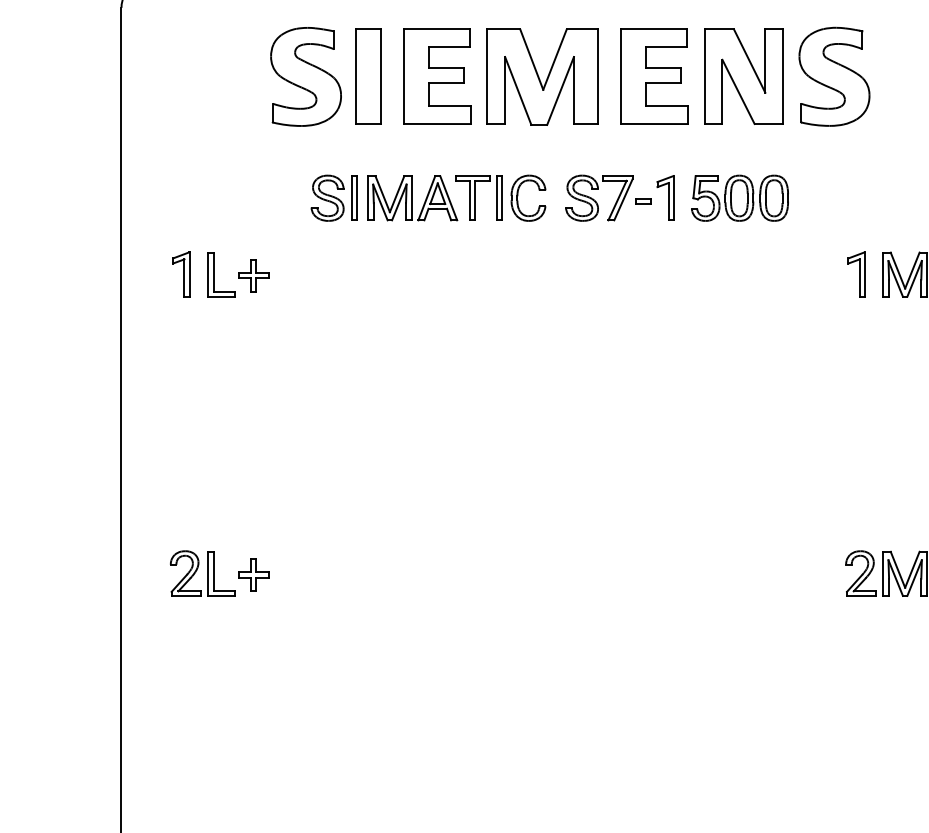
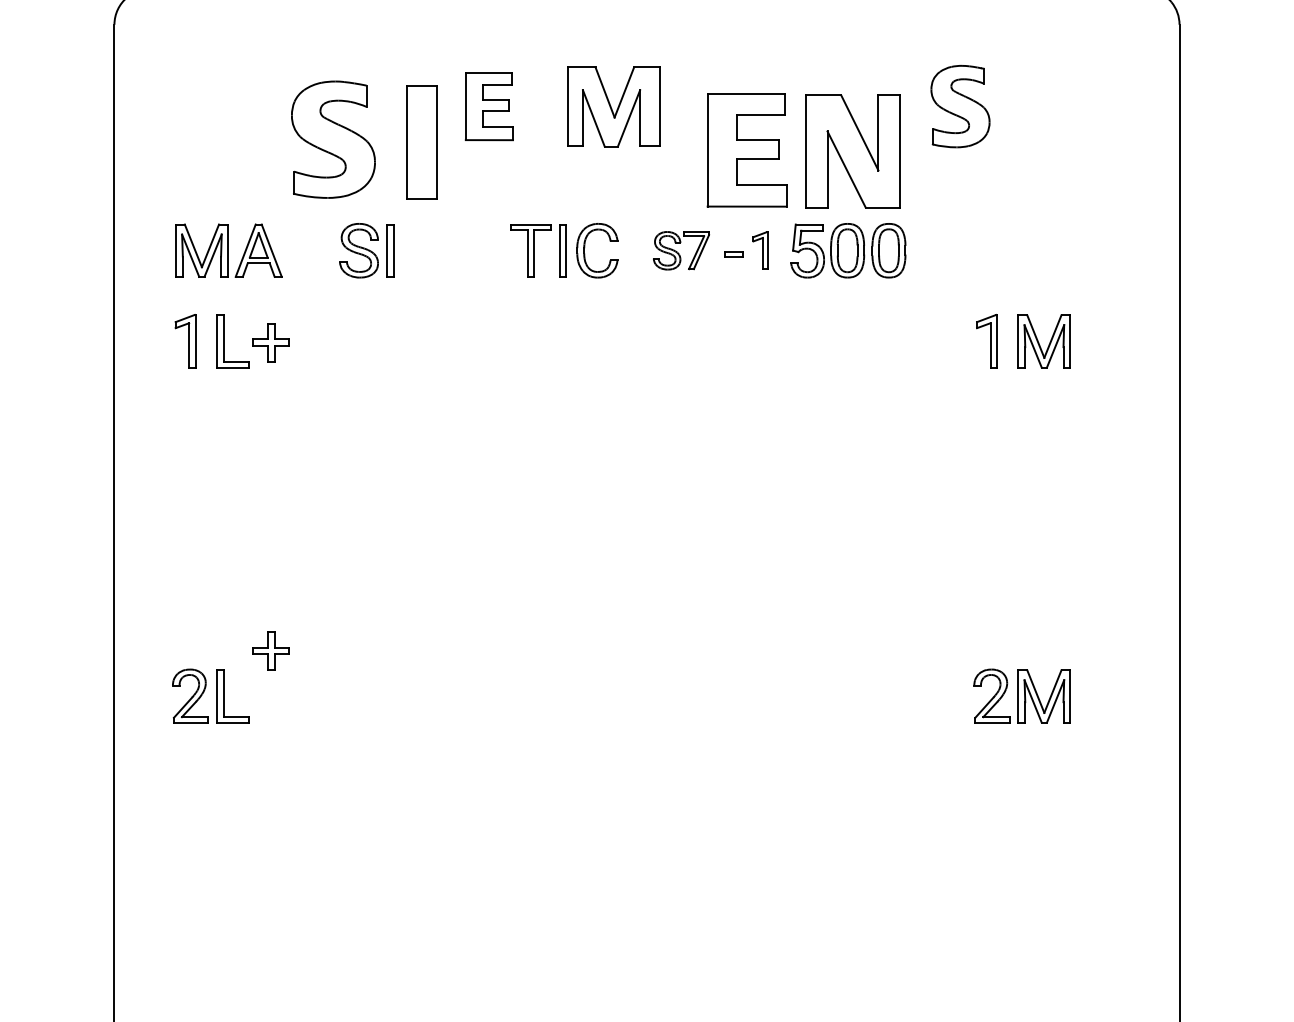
part: (306, 76) -> (333, 139), moved
part: (367, 76) -> (421, 142), moved
part: (437, 76) -> (489, 106), size x0.6
part: (542, 76) -> (613, 106), size x0.7
part: (654, 76) -> (746, 150), moved
part: (743, 76) -> (852, 151), moved
part: (834, 76) -> (960, 106), size x0.7
part: (412, 198) -> (228, 250), moved
part: (599, 198) -> (681, 250), size x0.7
part: (665, 198) -> (760, 250), size x0.7
part: (253, 574) -> (270, 650), moved

